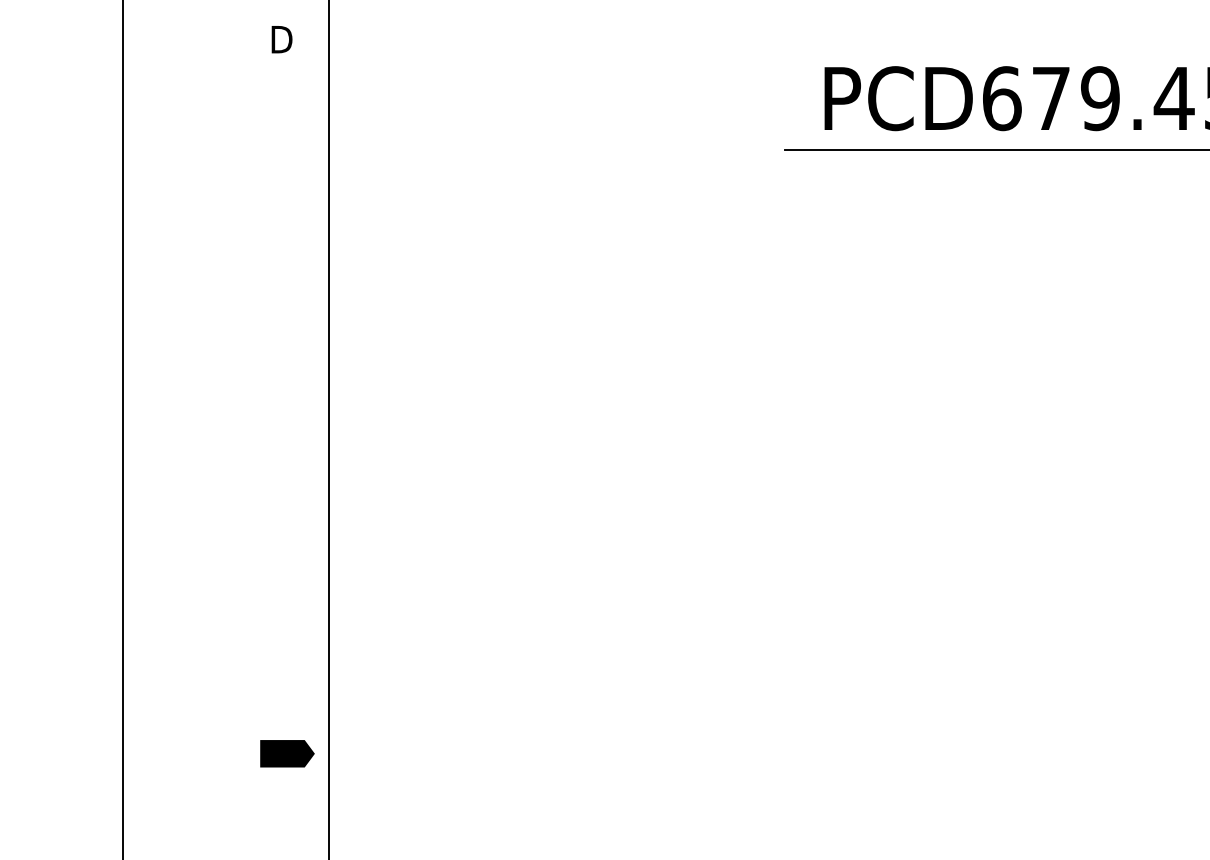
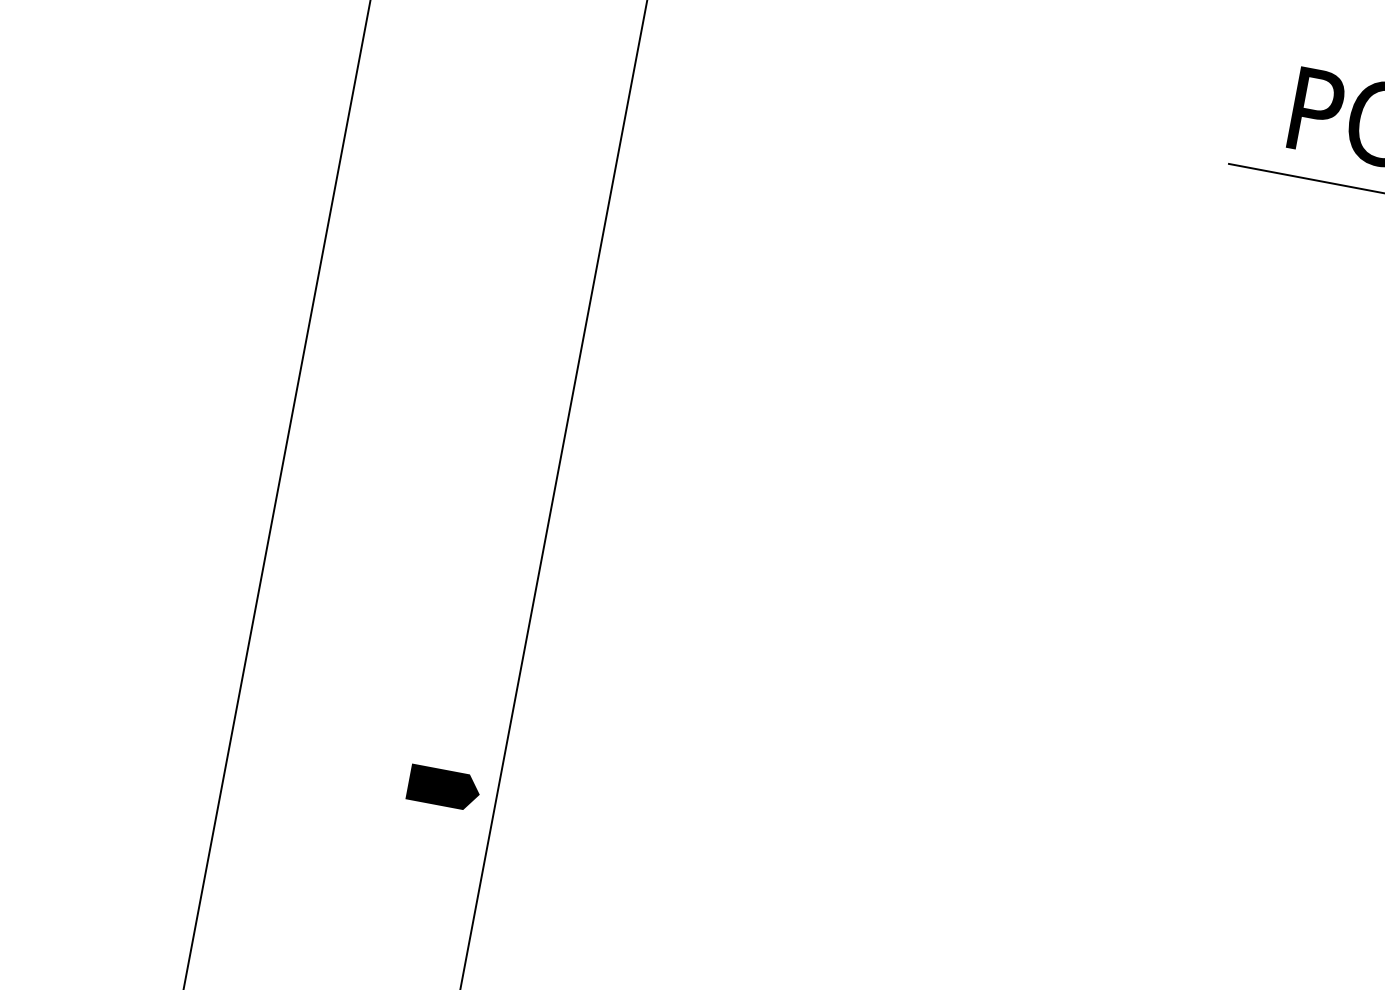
line: (287, 753) -> (444, 787), moved

